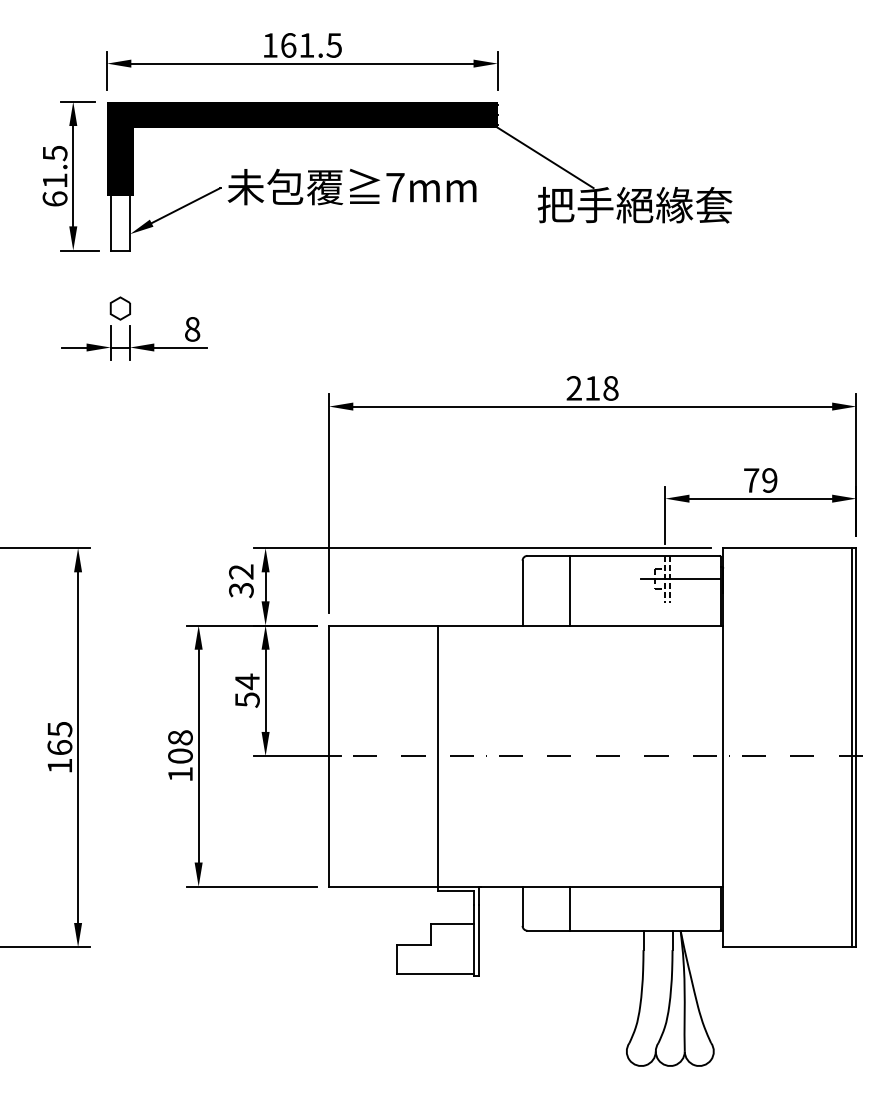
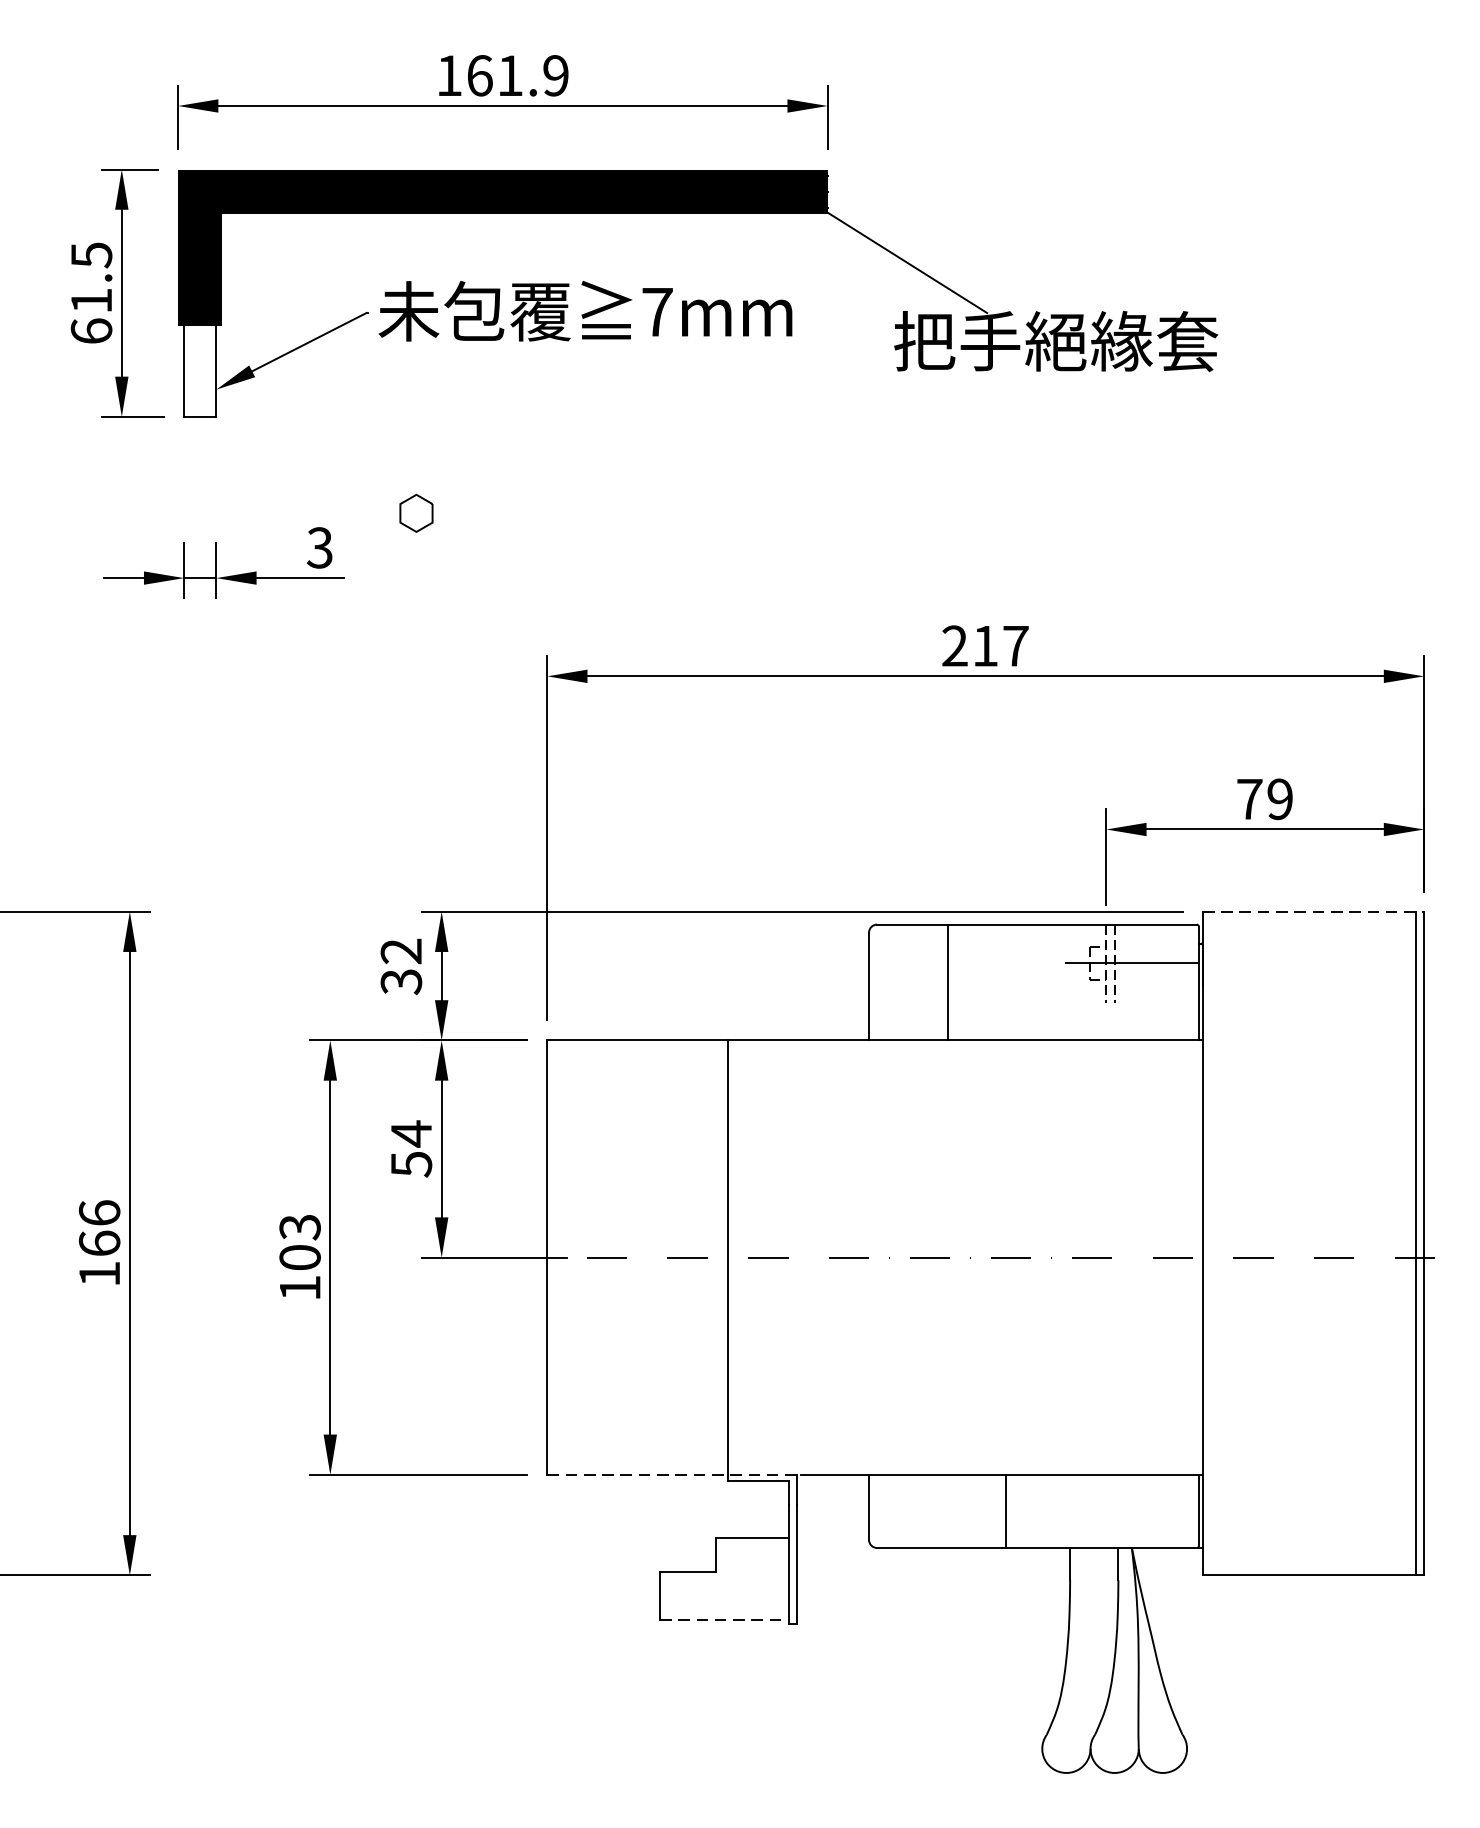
text: (333, 45) -> (554, 75), 161.5 -> 161.9
part: (119, 308) -> (414, 513), moved
text: (192, 328) -> (320, 546), 8 -> 3
text: (610, 388) -> (1015, 646), 218 -> 217
line: (789, 548) -> (1312, 912), solid -> dashed
text: (59, 729) -> (98, 1213), 165 -> 166
text: (180, 737) -> (300, 1226), 108 -> 103
line: (405, 886) -> (674, 1474), solid -> dashed
line: (570, 908) -> (1006, 1511), moved
line: (435, 973) -> (724, 1619), solid -> dashed

